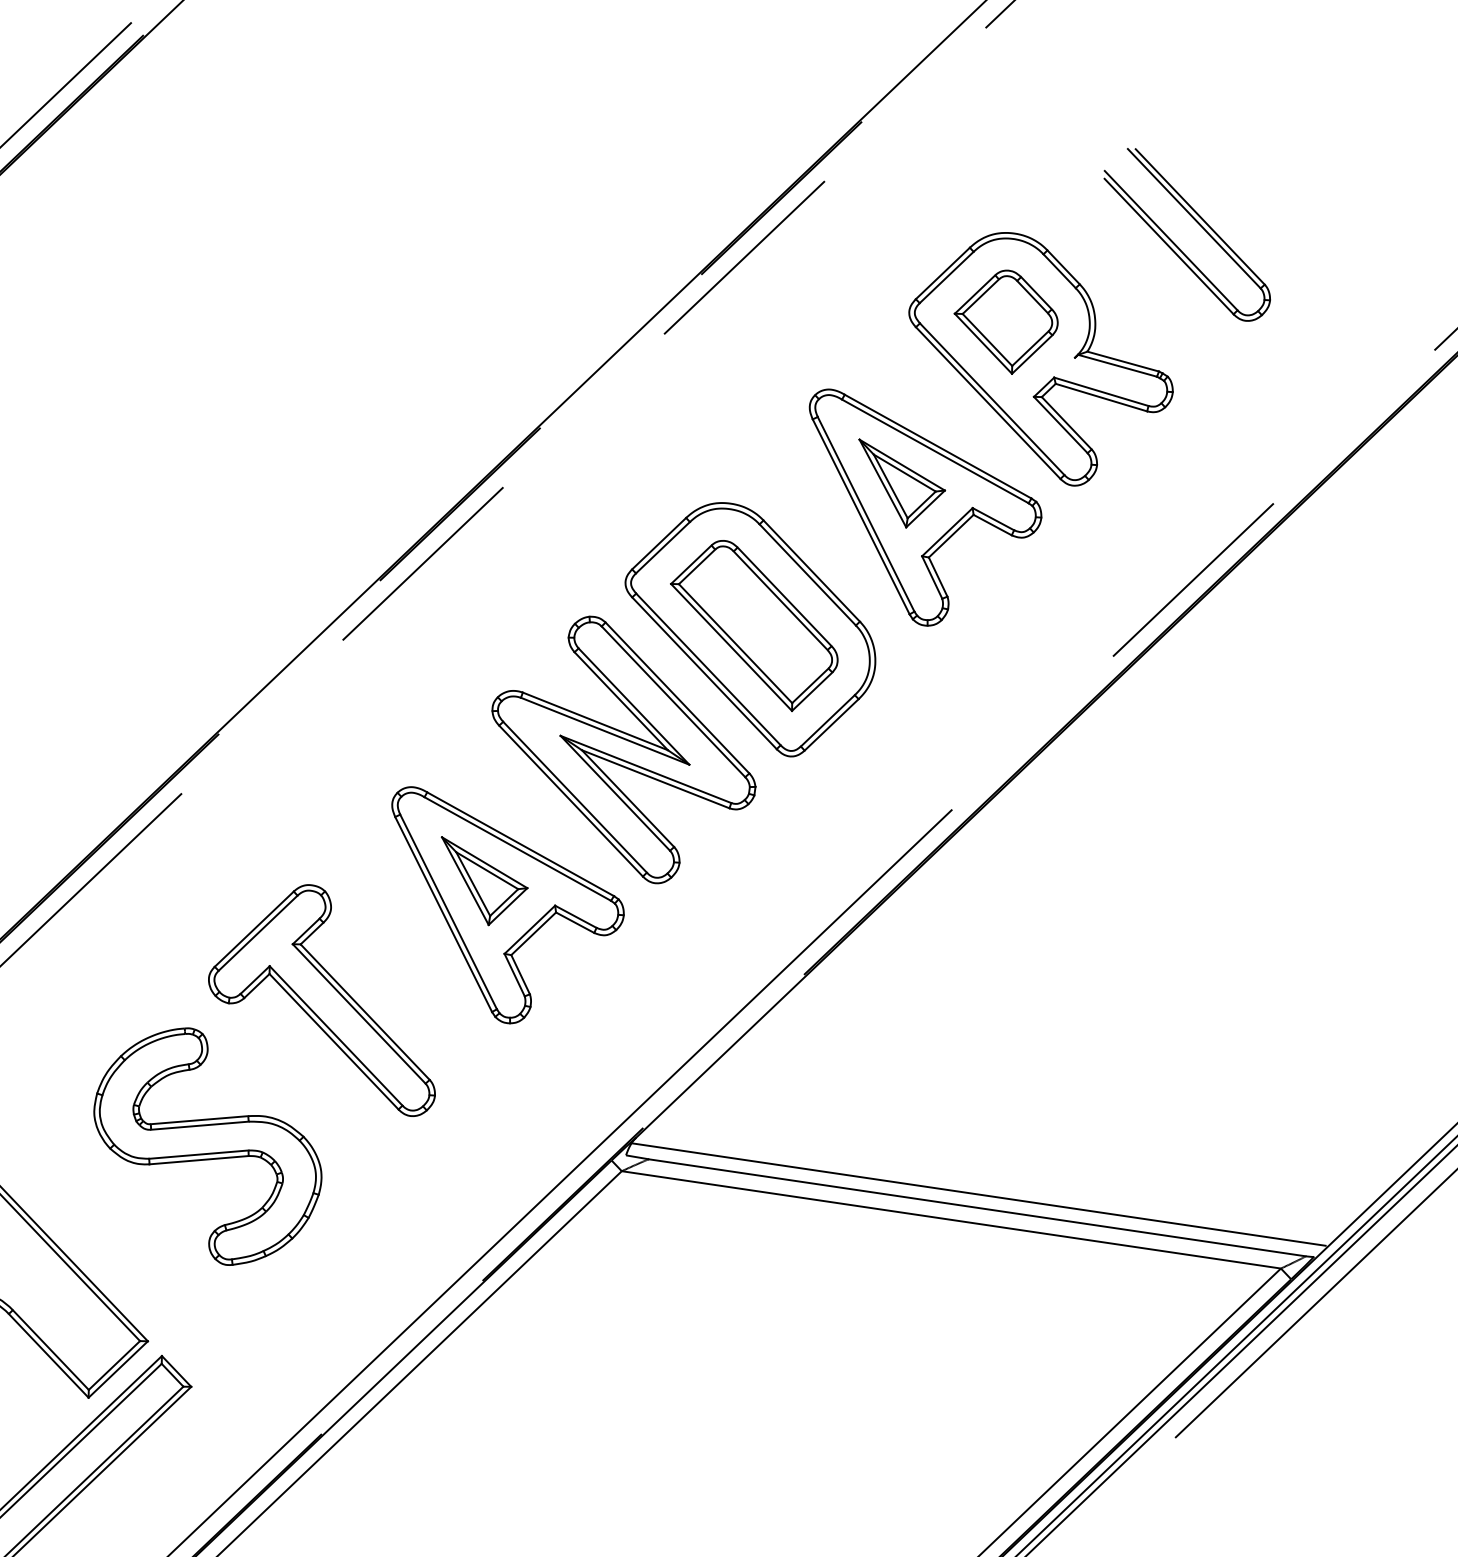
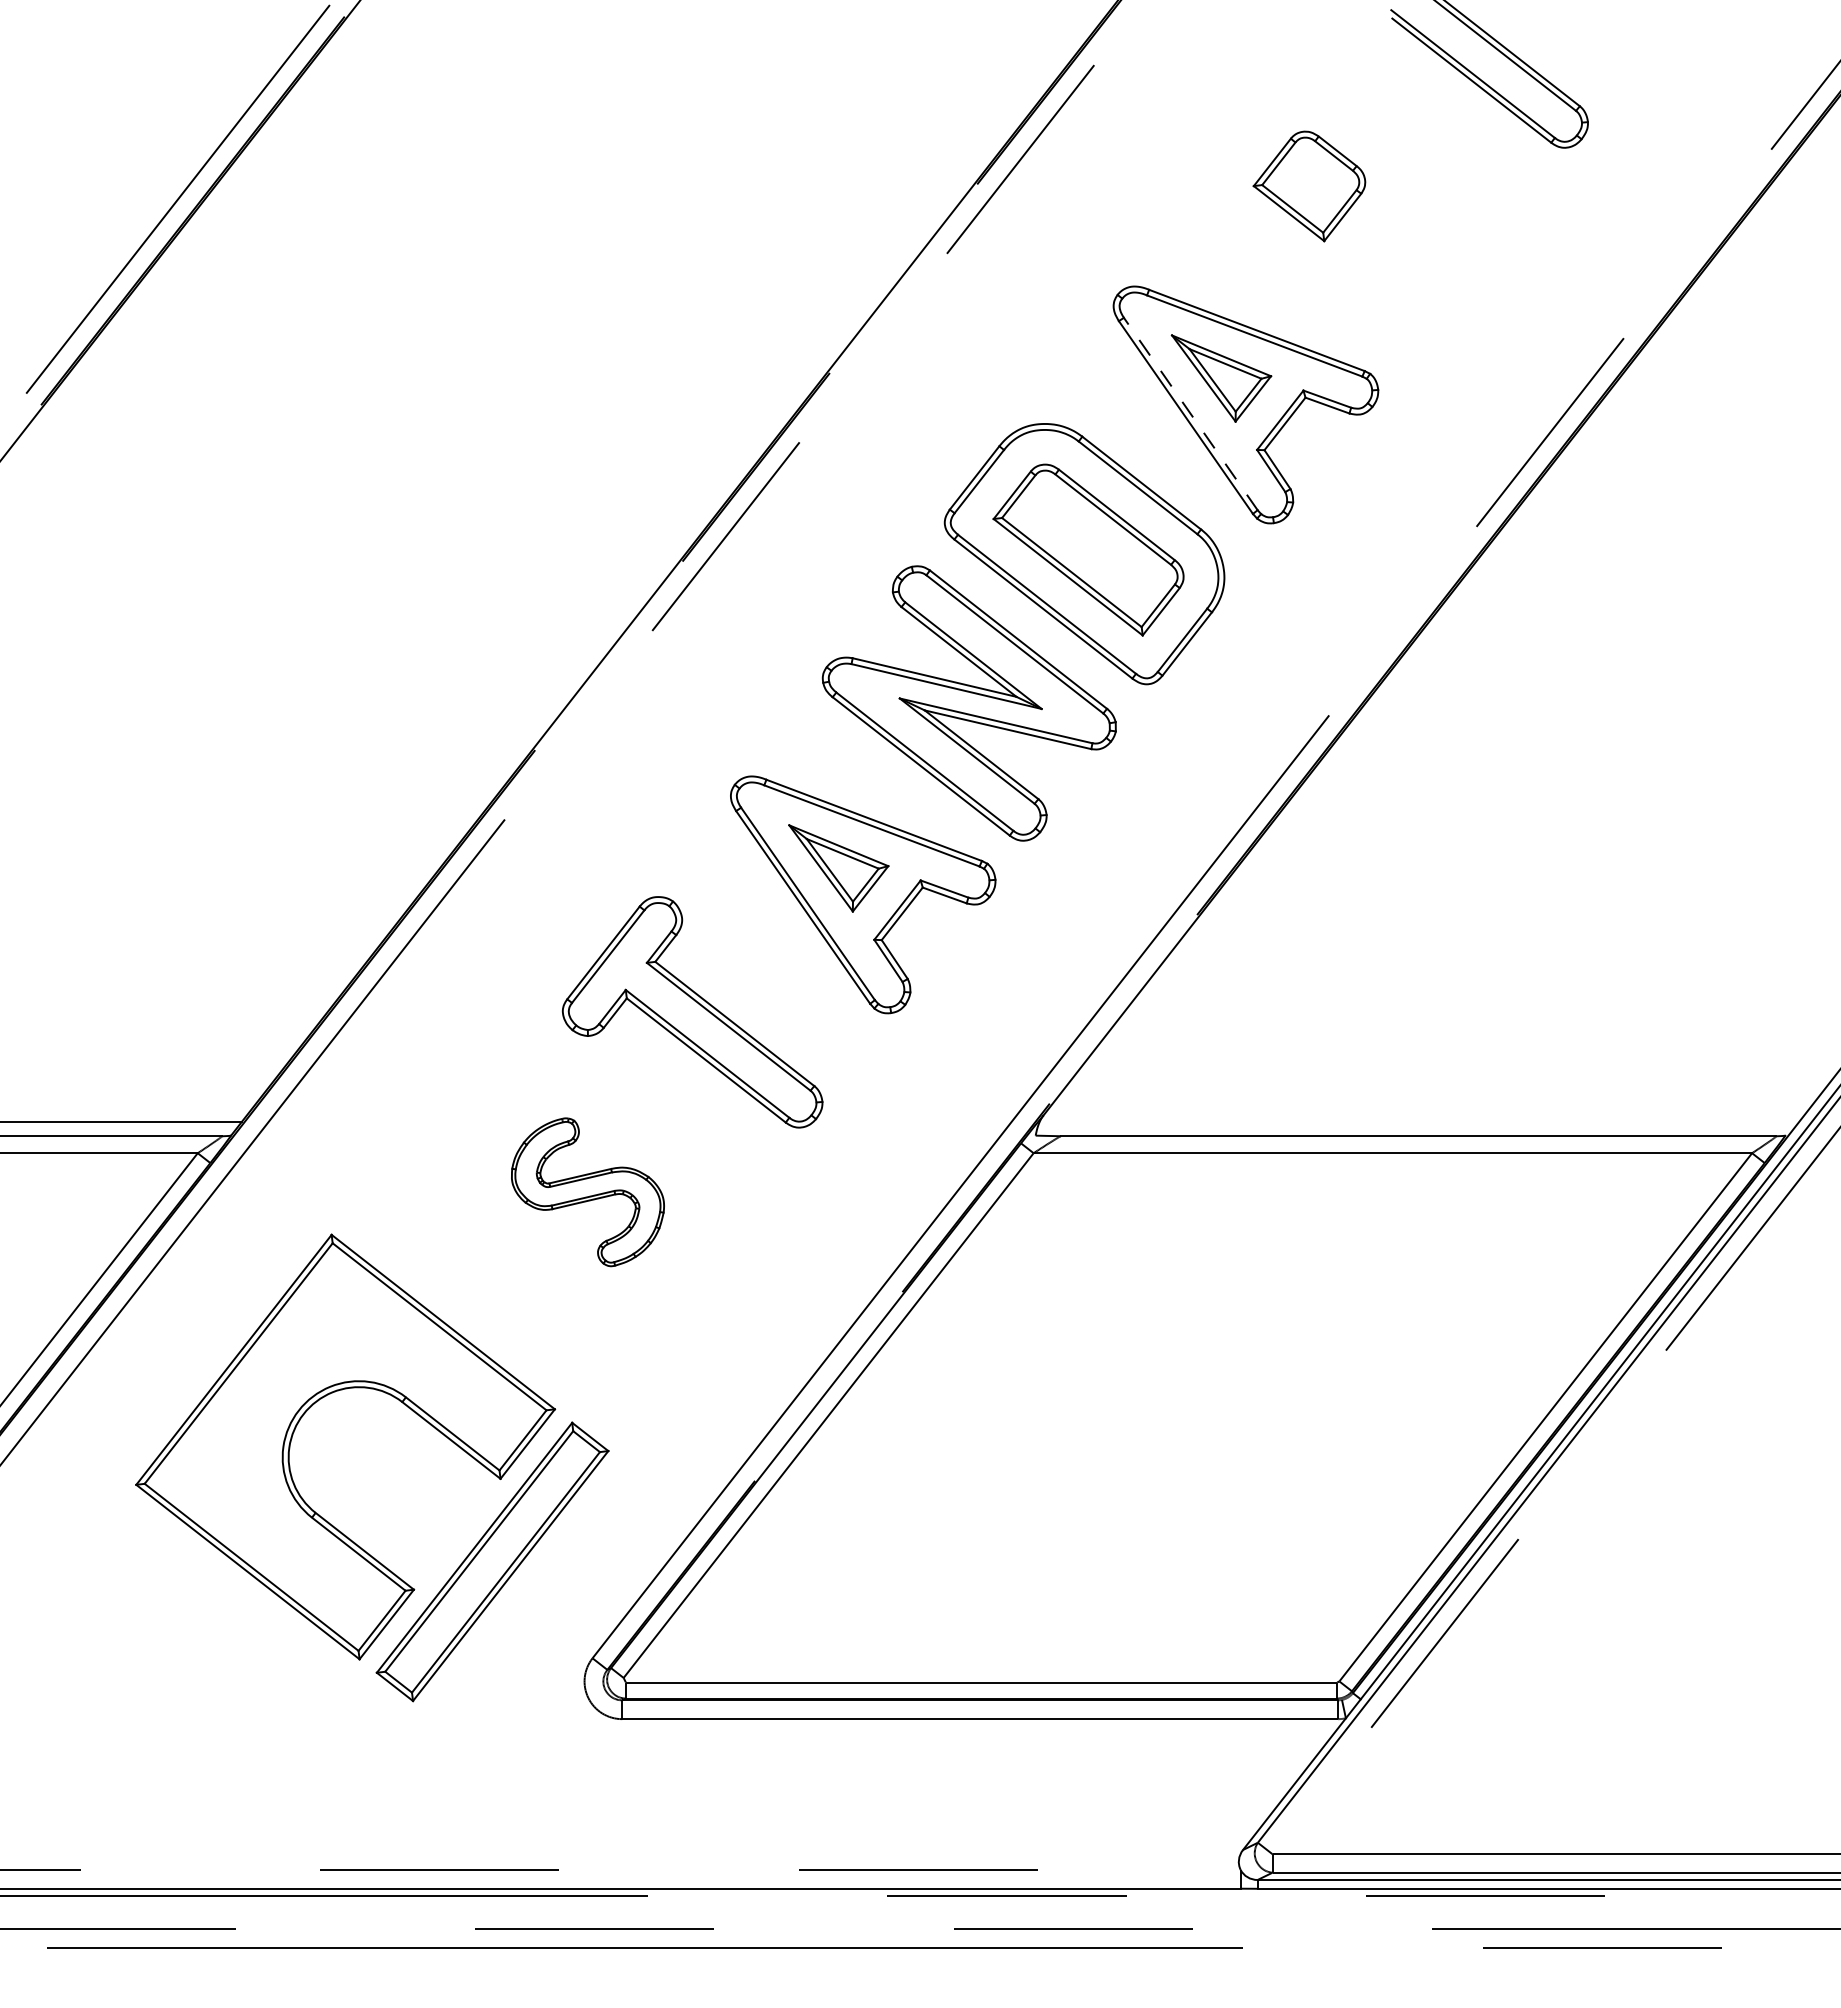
part: (1039, 358) -> (1351, 220), removed
line: (865, 513) -> (1190, 413), solid -> dashed
part: (207, 1146) -> (587, 1192), size x0.6
line: (978, 1194) -> (1417, 1121), removed

